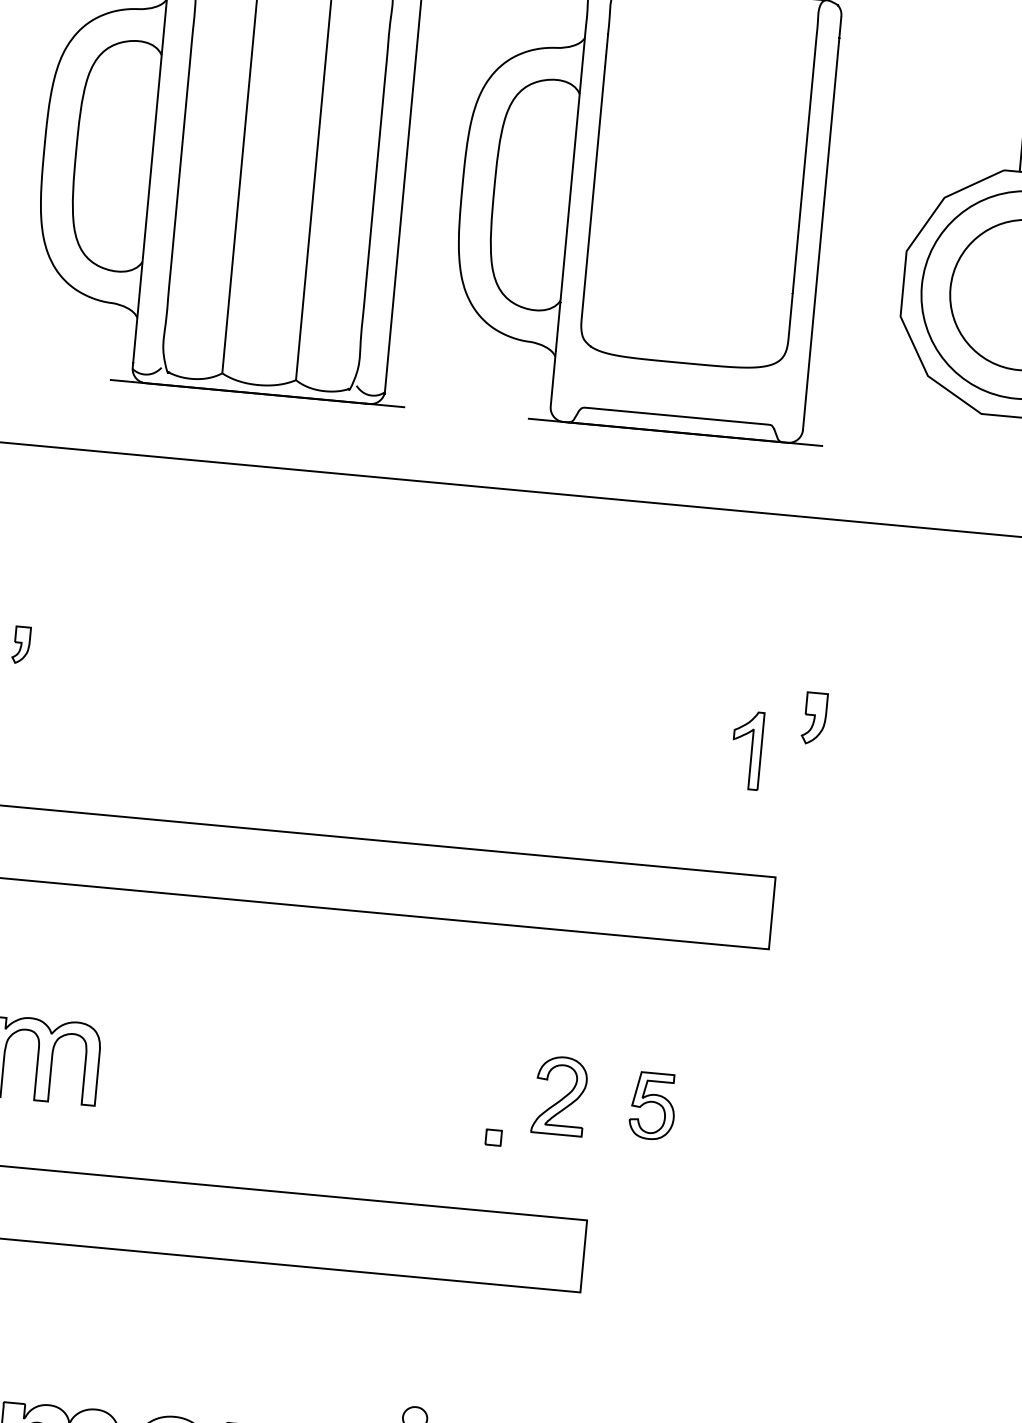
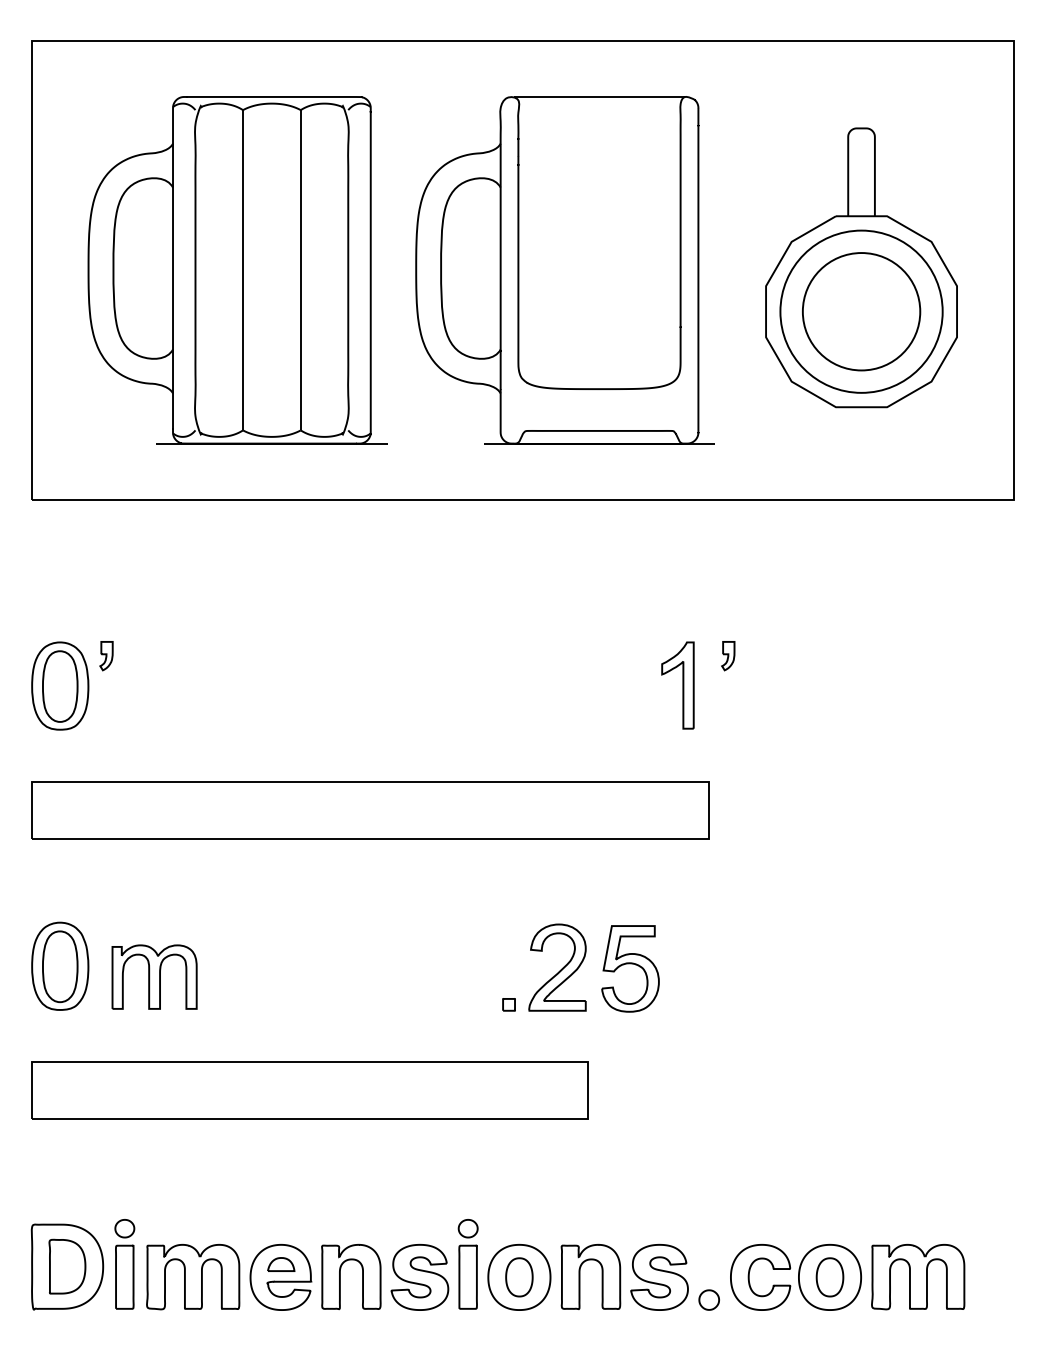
part: (814, 719) -> (728, 656), size x0.71
part: (746, 750) -> (677, 685), size x1.43
part: (559, 1095) -> (557, 967), size x1.43
part: (652, 1105) -> (630, 968), size x1.67

